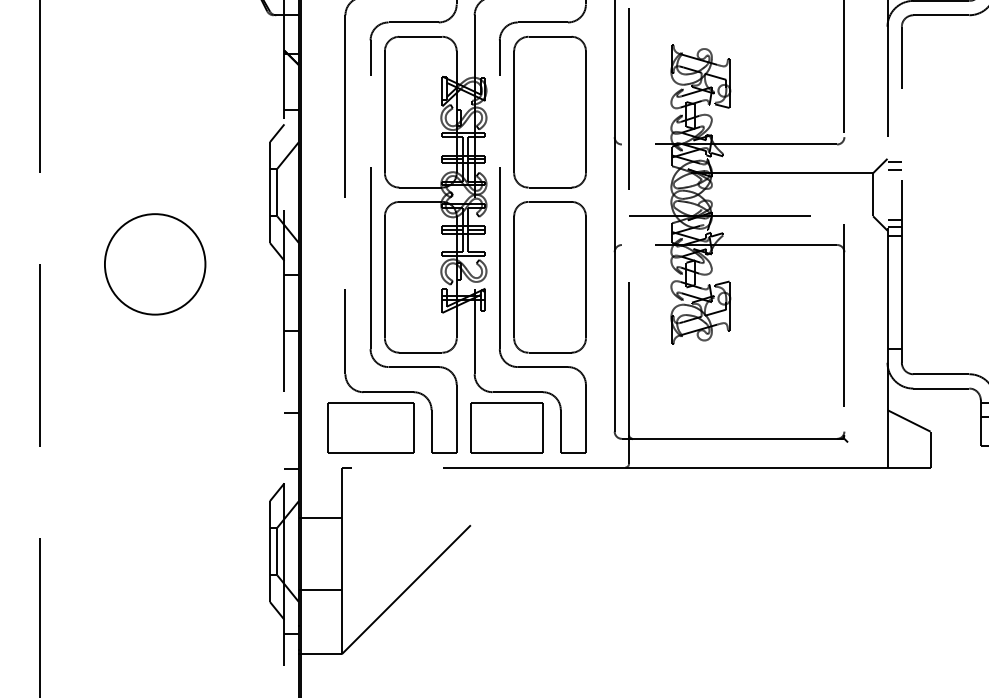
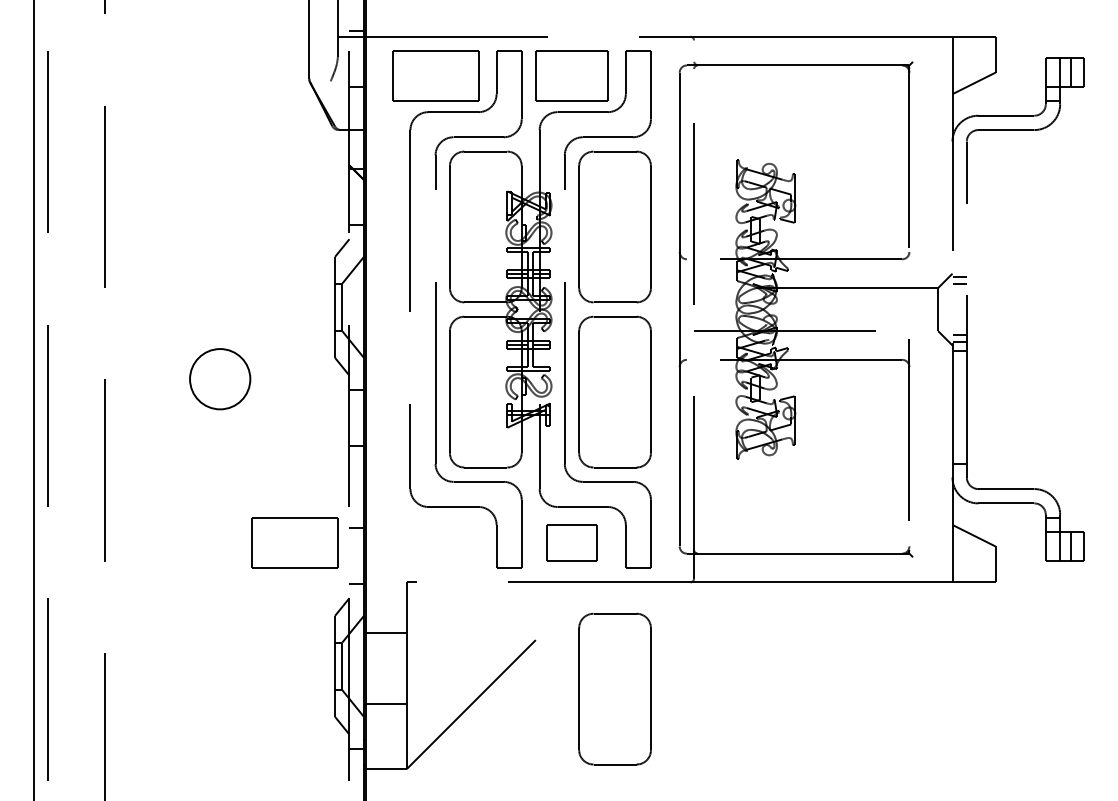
circle: (154, 263) -> (219, 378), size x0.6
part: (370, 427) -> (294, 542), moved
part: (506, 427) -> (571, 542), size x0.7
part: (549, 573) -> (614, 688), added

